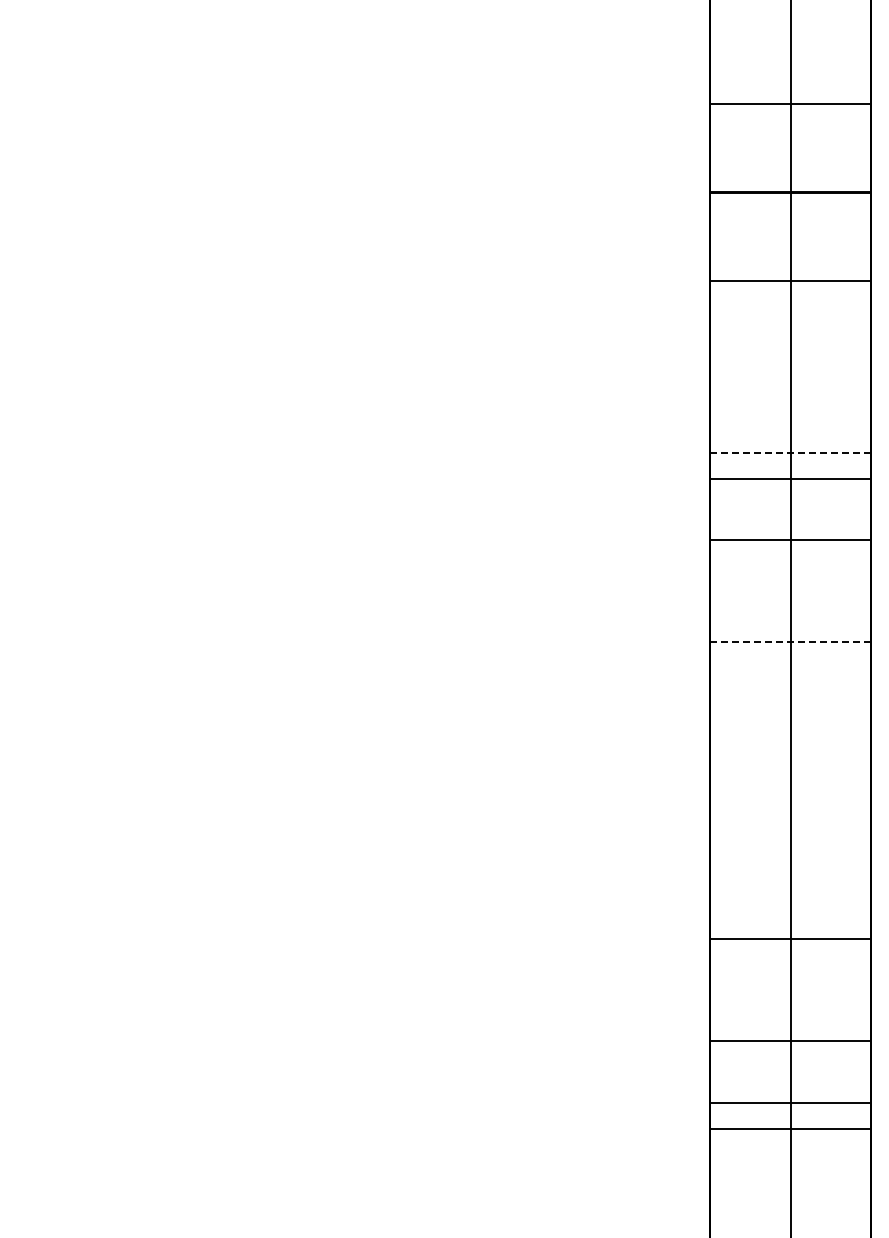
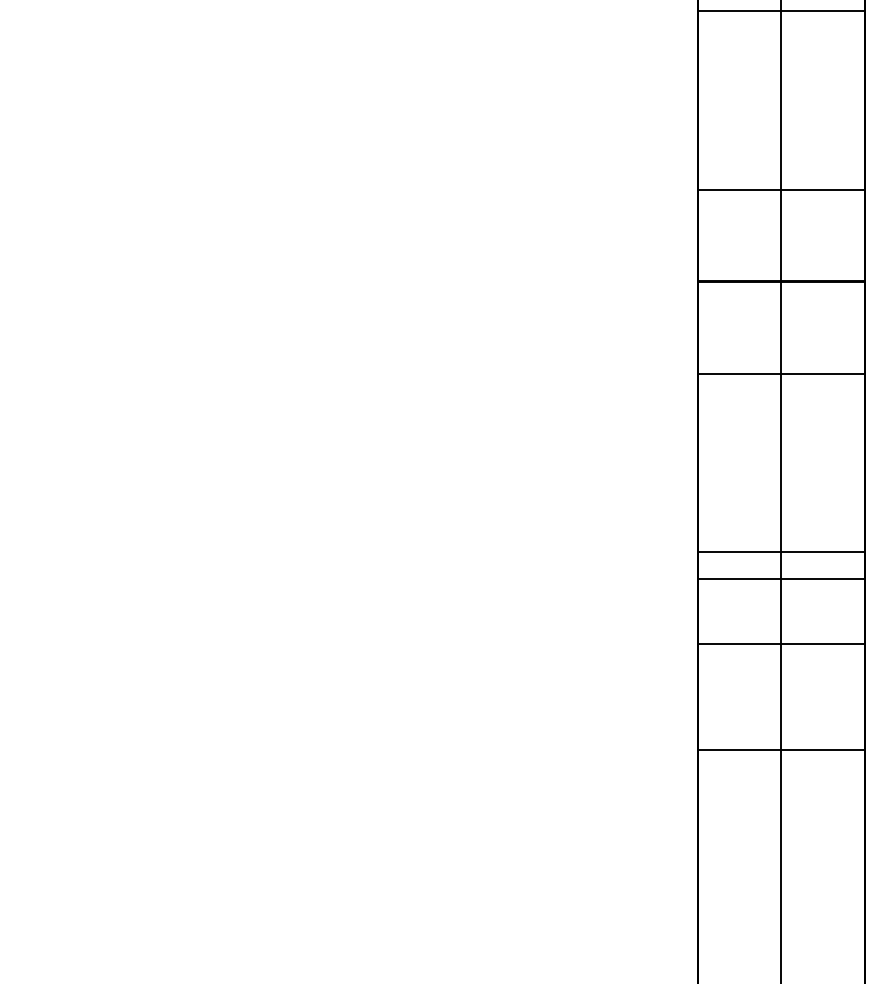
line: (790, 452) -> (781, 552), dashed -> solid
line: (790, 642) -> (781, 749), dashed -> solid

